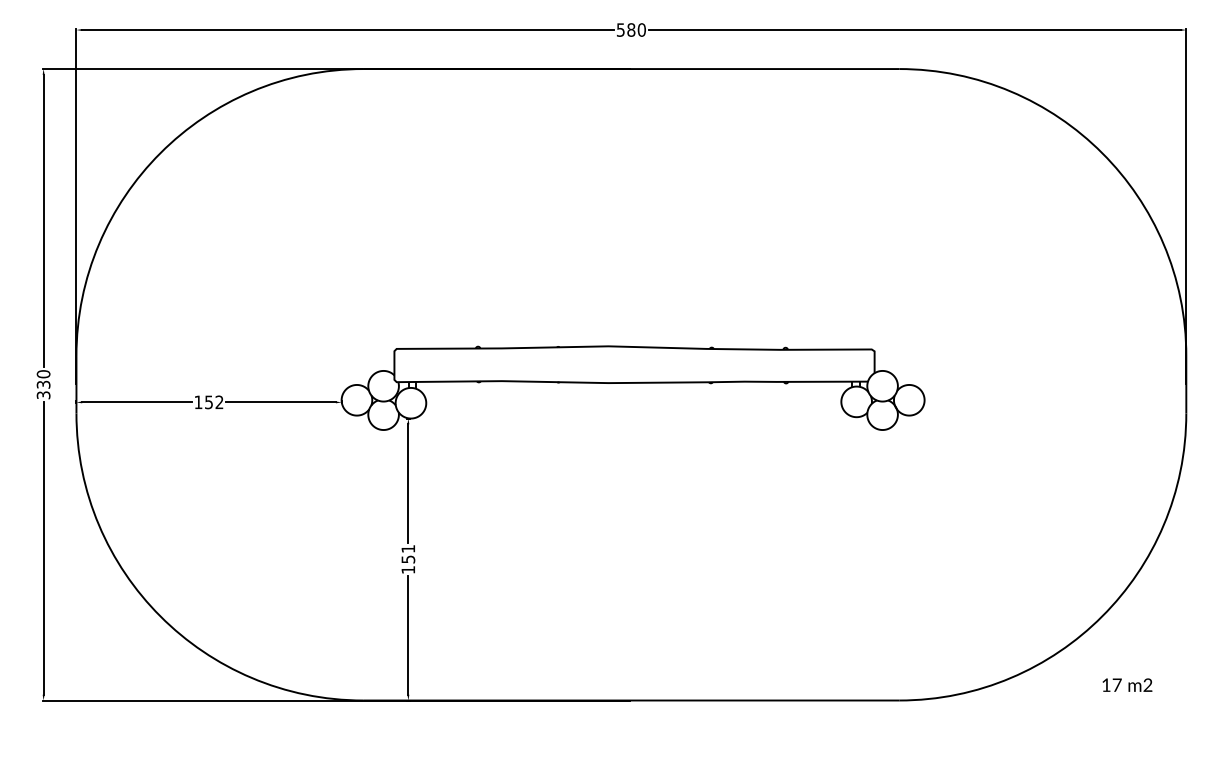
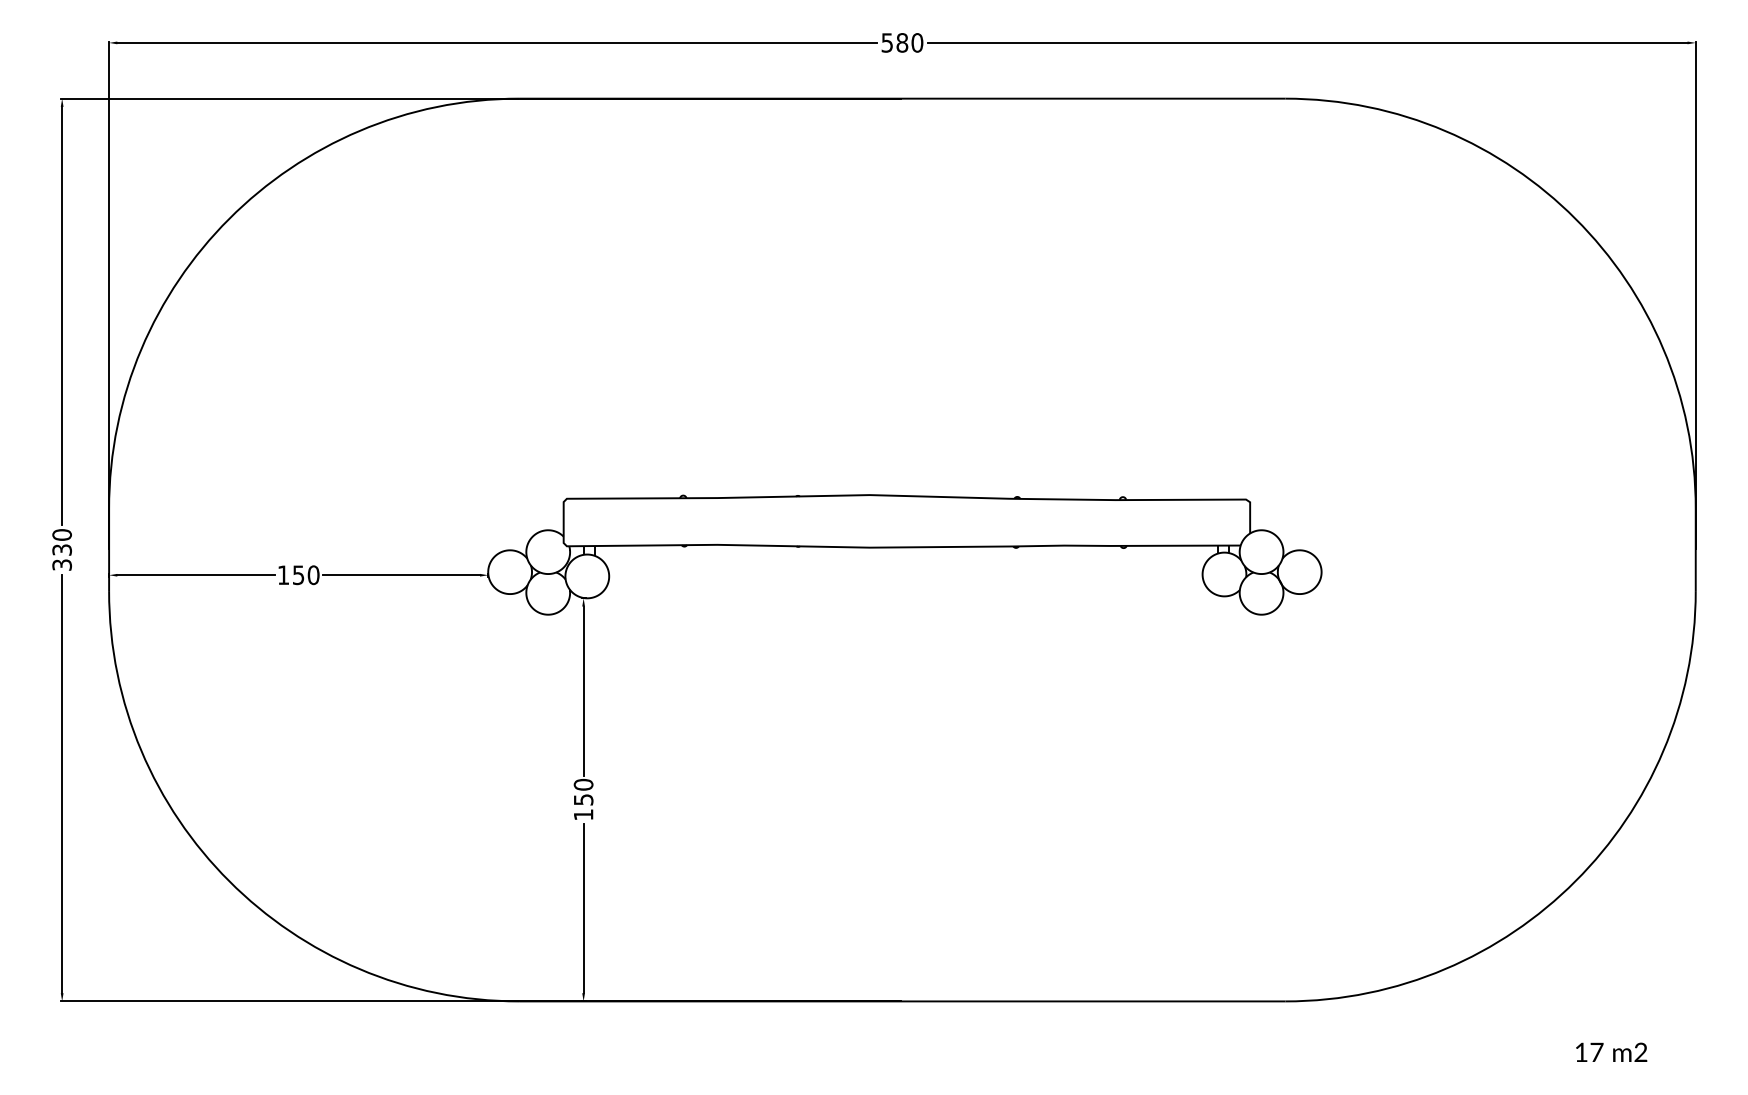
text: (219, 402) -> (313, 575), 152 -> 150
text: (408, 548) -> (583, 784), 151 -> 150
text: (1127, 684) -> (1611, 1051), moved

